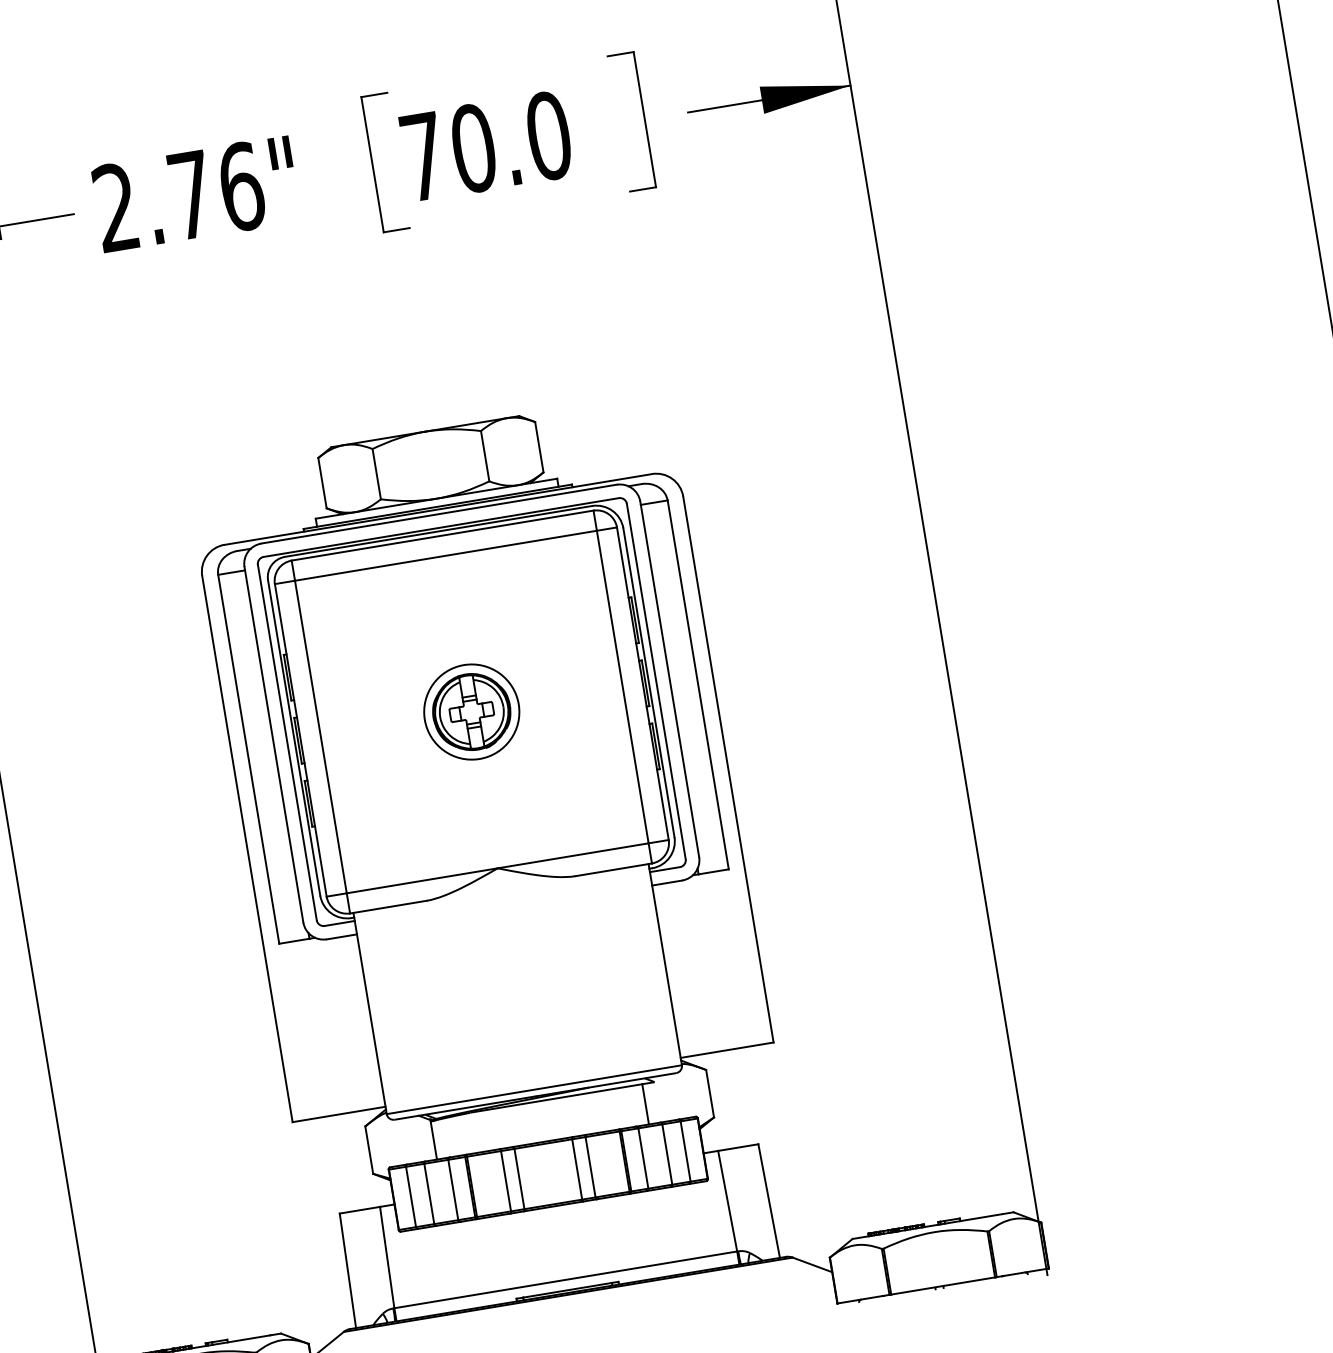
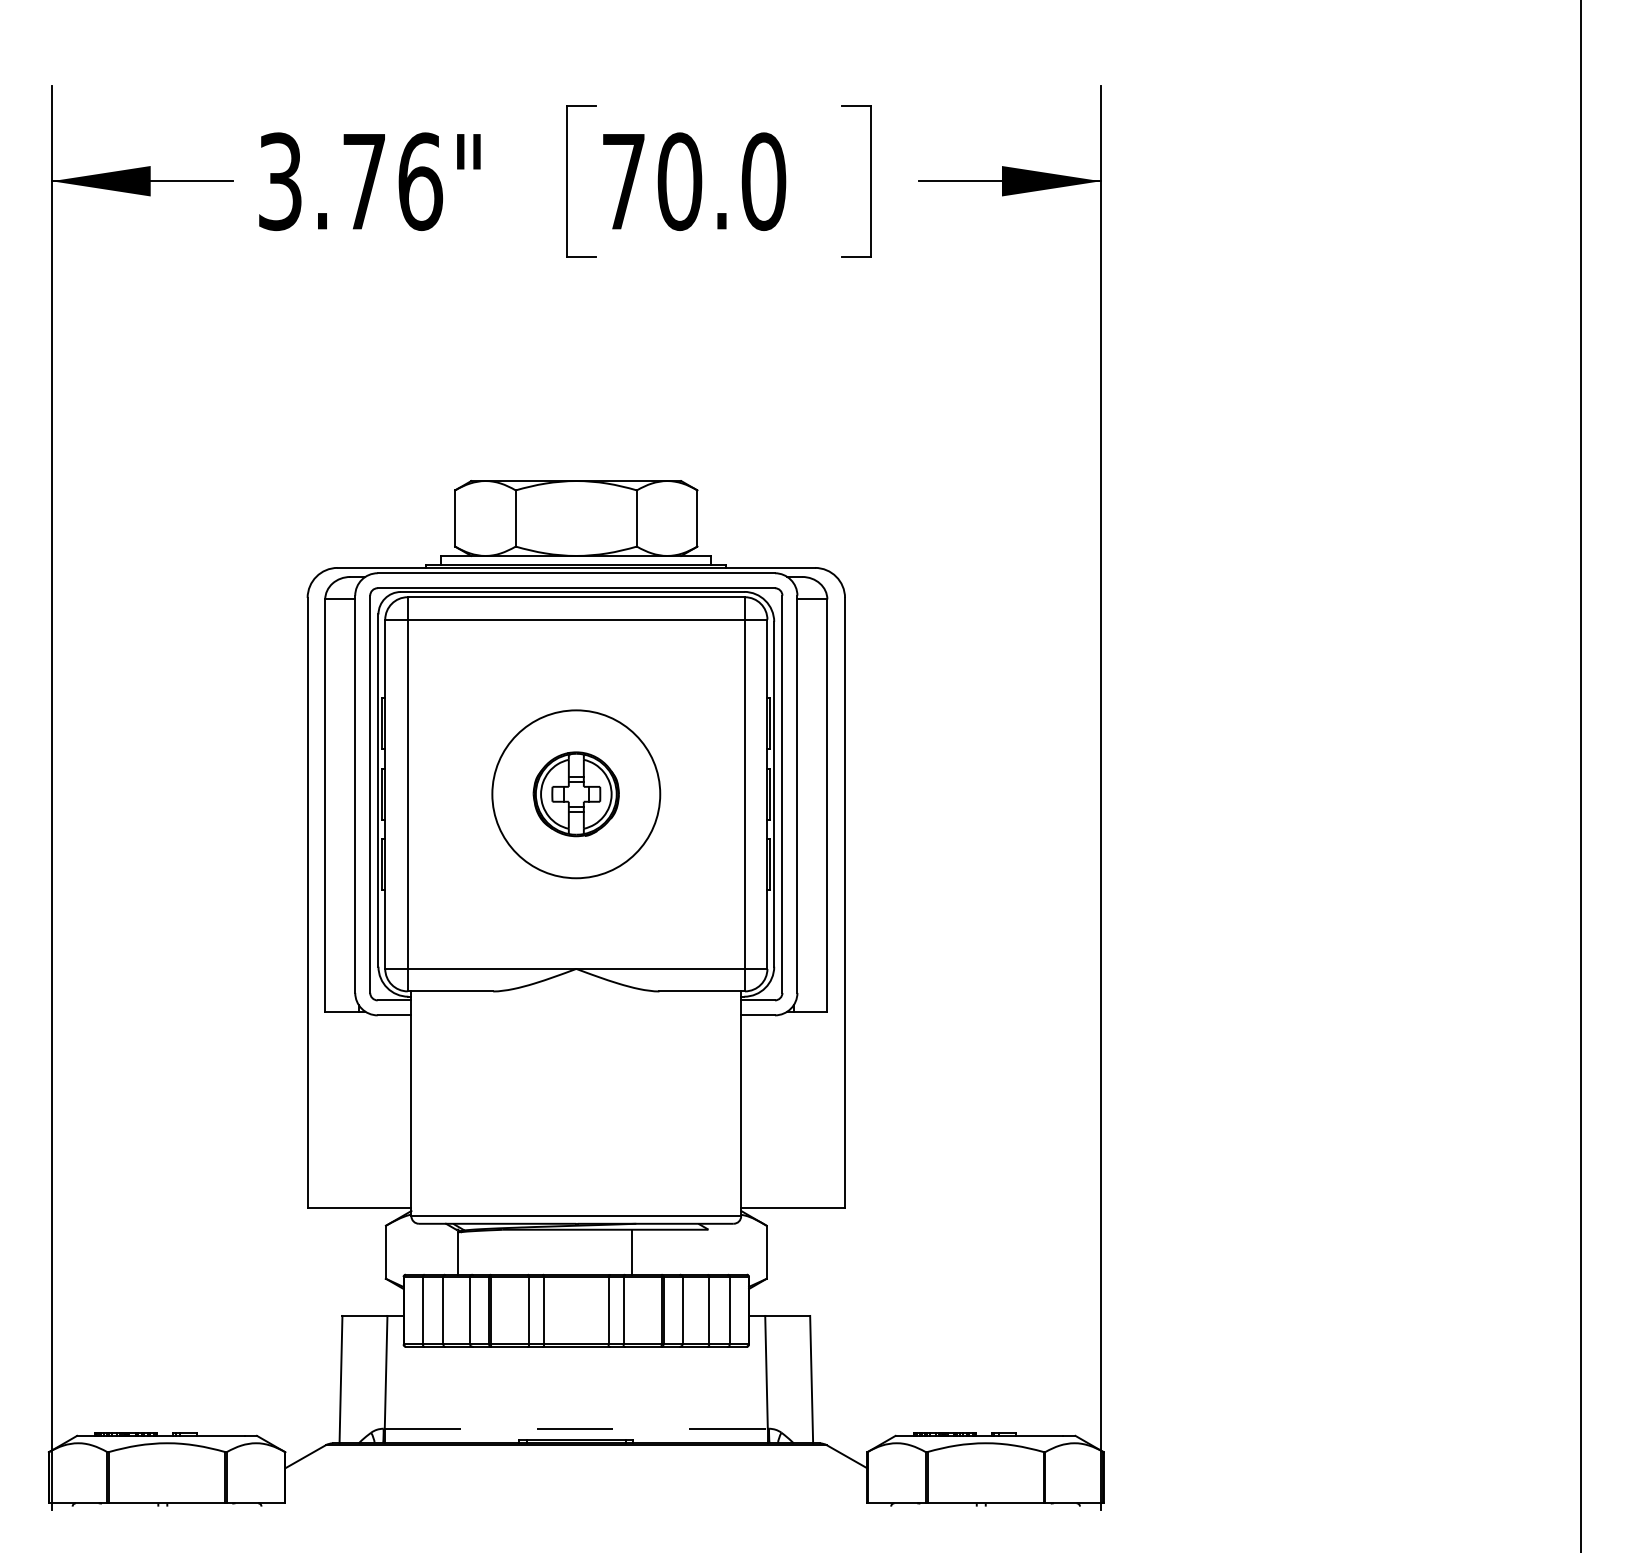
text: (116, 207) -> (280, 181), 2.76" -> 3.76"
circle: (470, 711) -> (575, 793), size x1.6
line: (645, 1103) -> (631, 1251), moved
line: (565, 1279) -> (576, 1428), solid -> dashed

